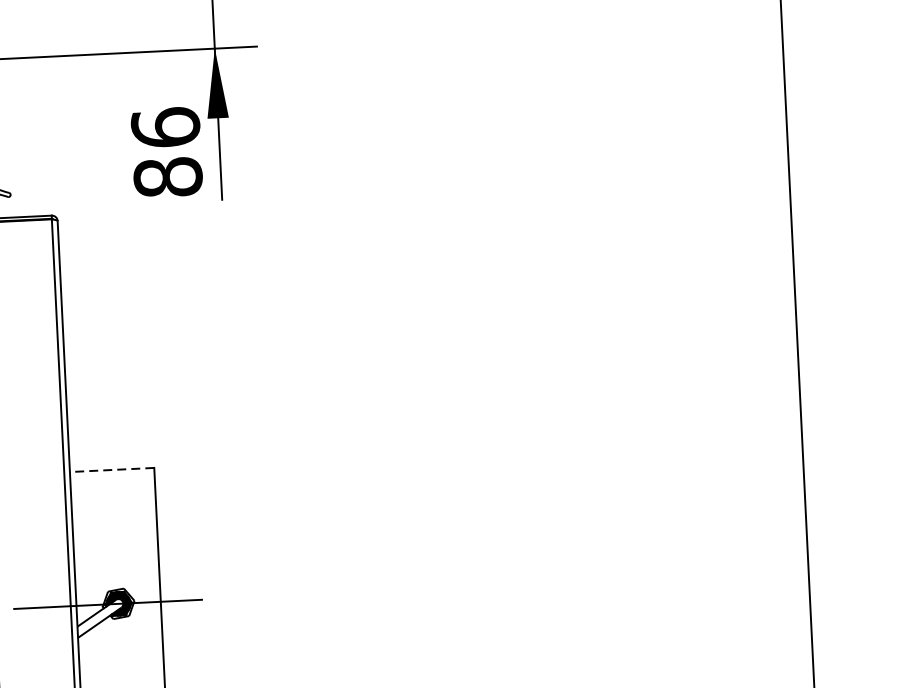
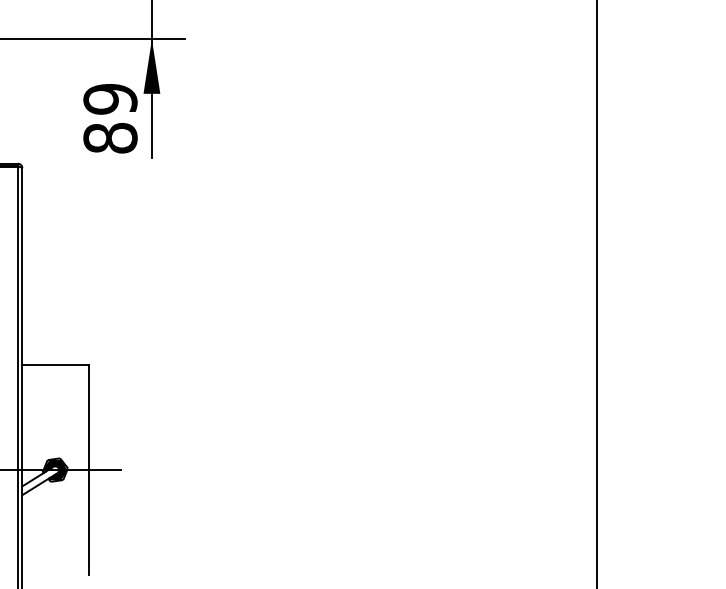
text: (165, 126) -> (110, 98), 86 -> 89
line: (110, 470) -> (54, 365), dashed -> solid

